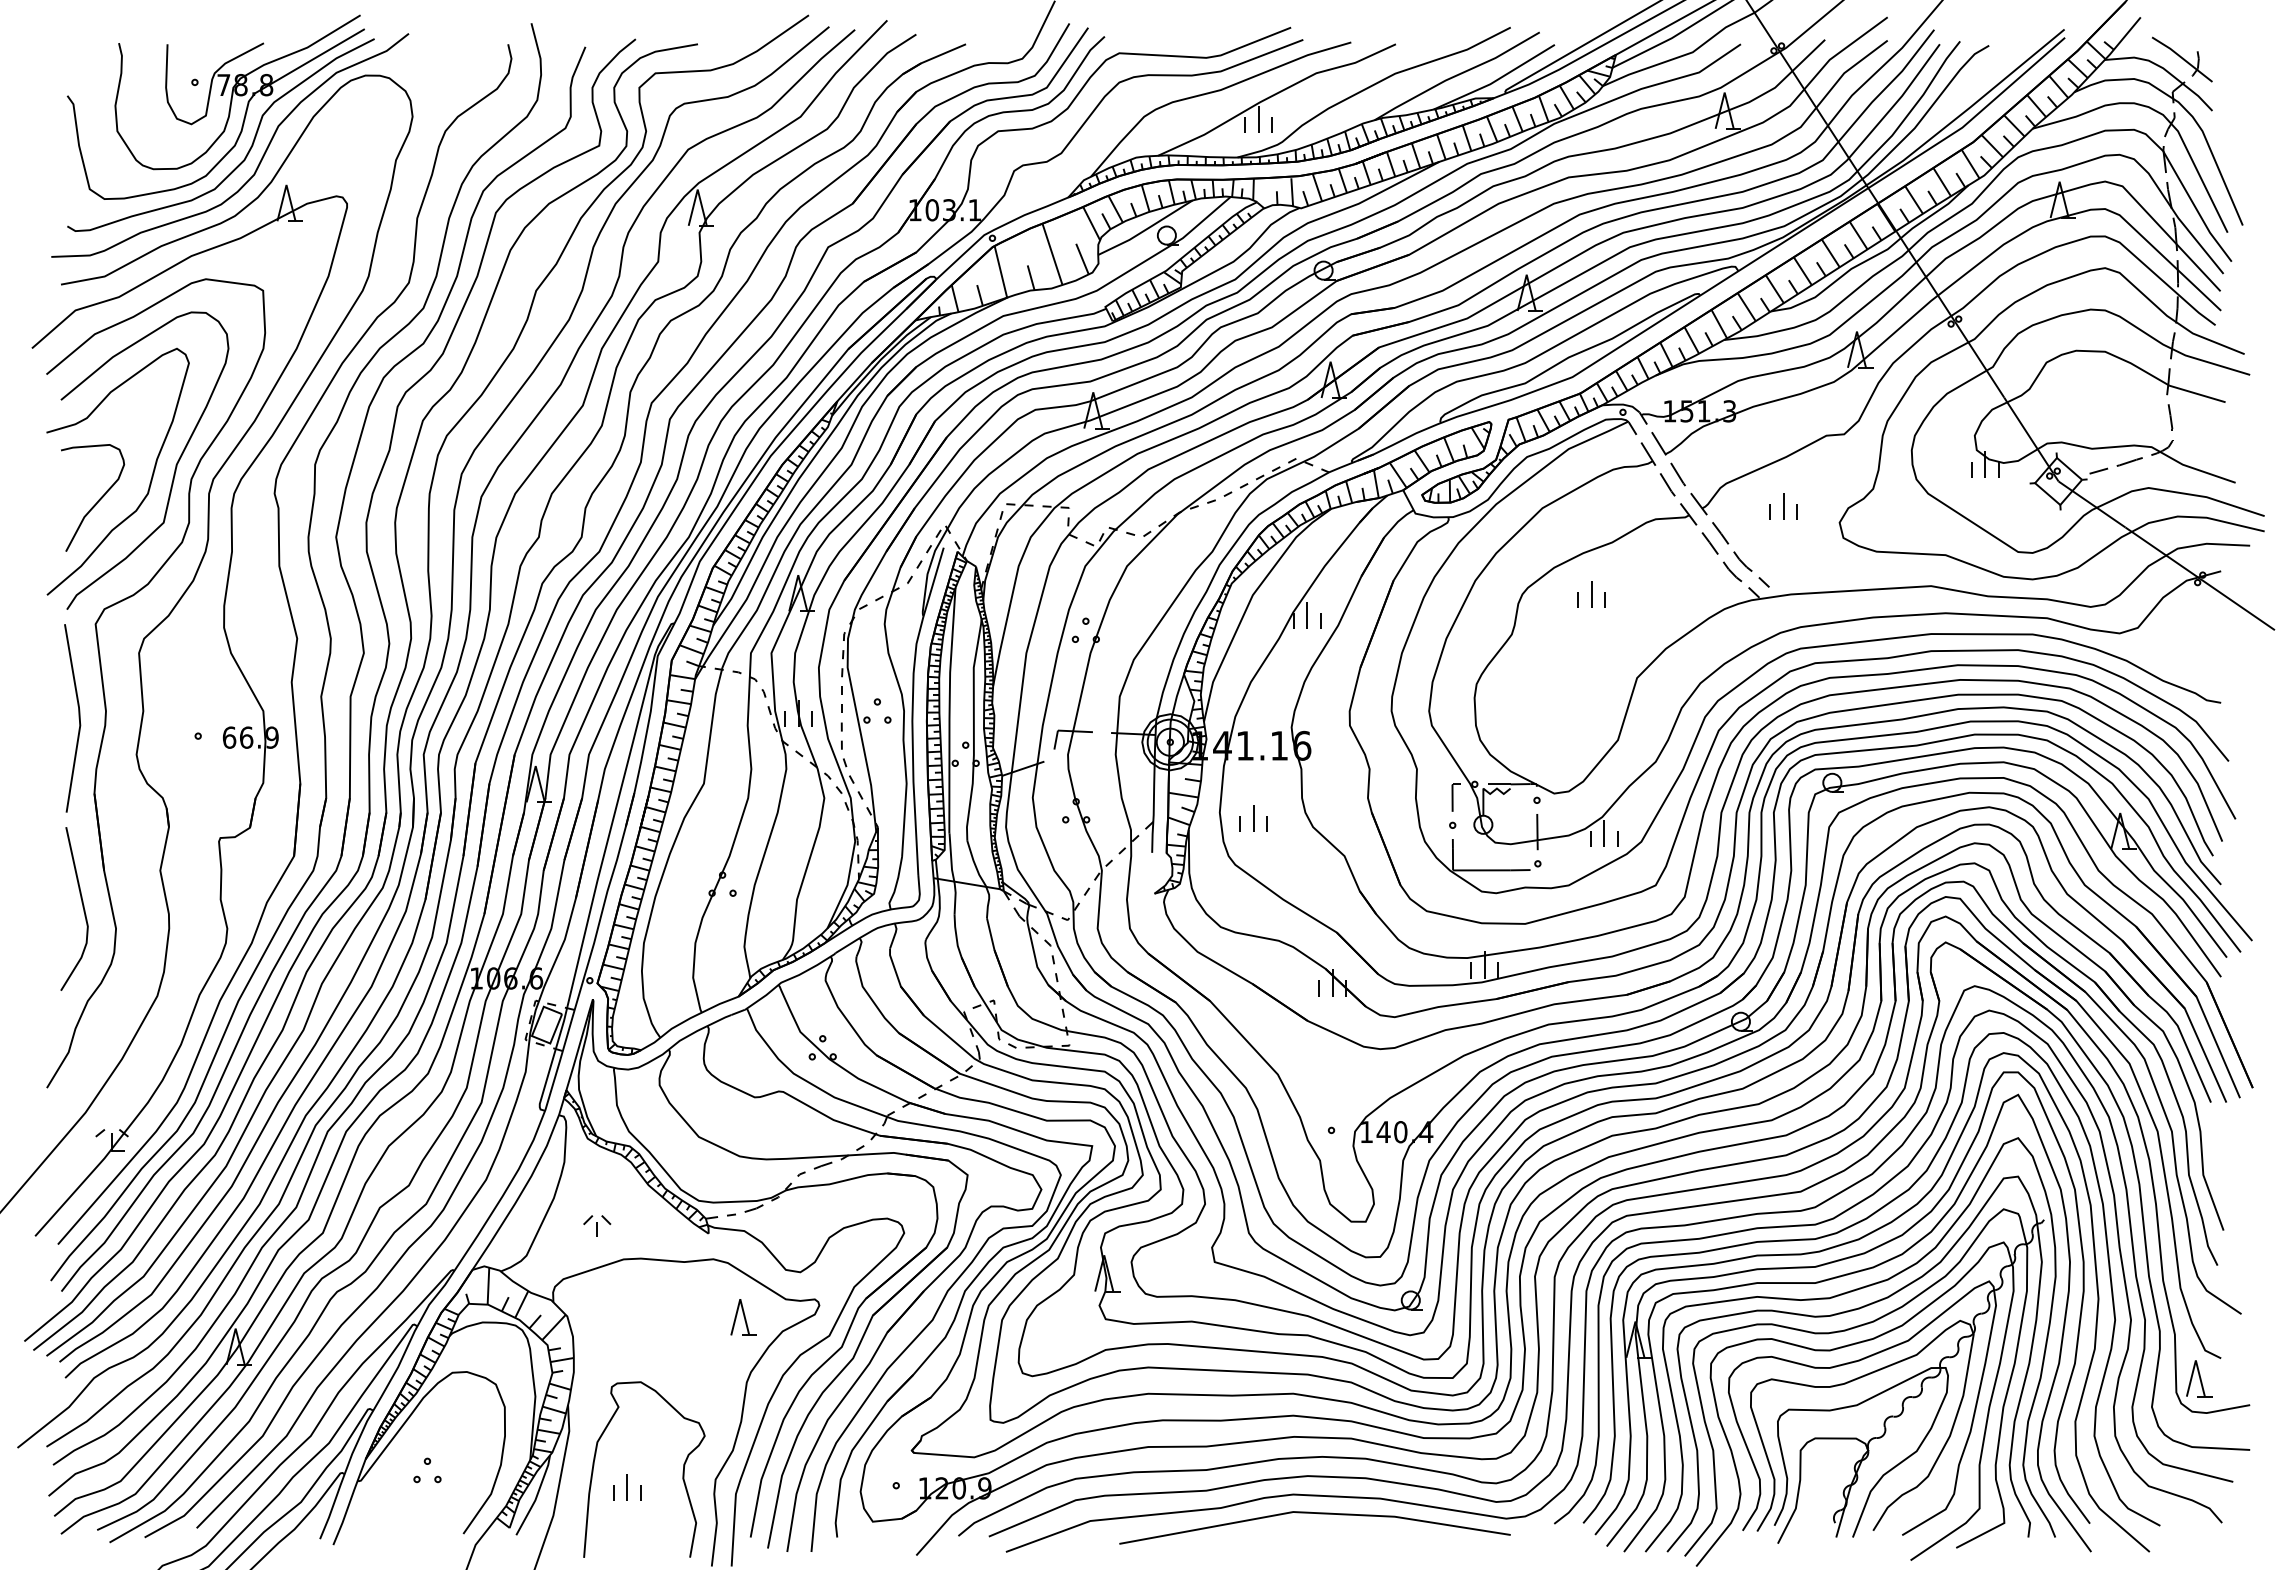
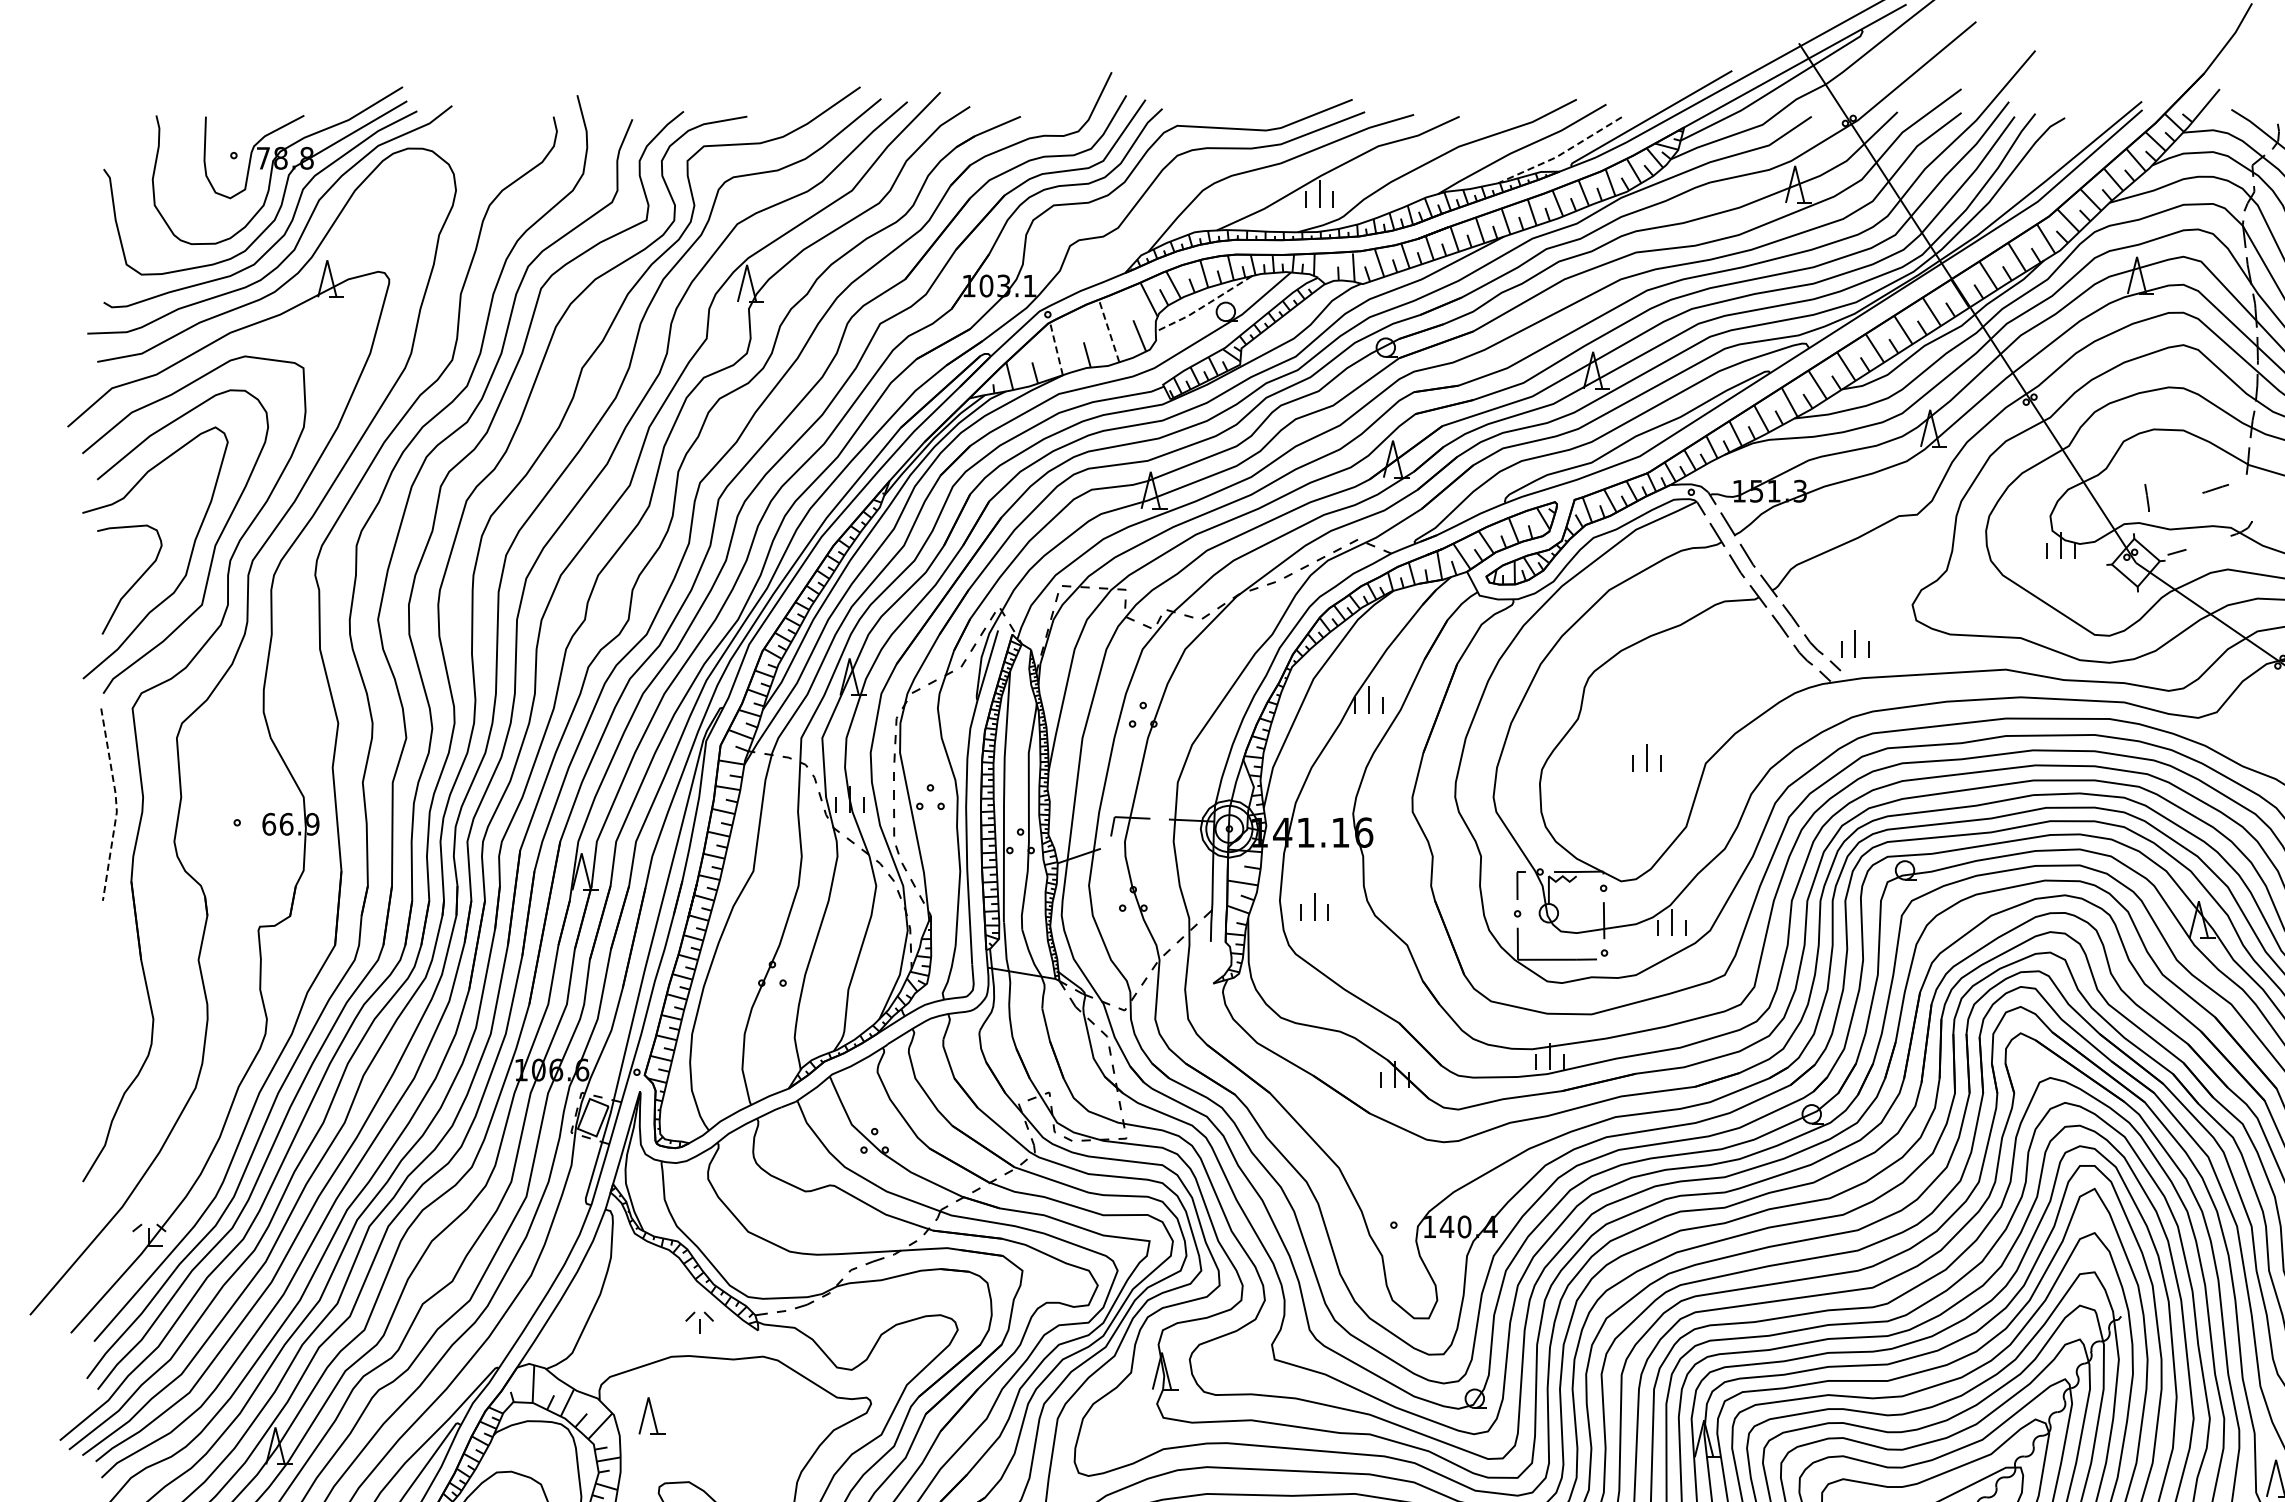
line: (1495, 81) -> (1561, 154), solid -> dashed
line: (1146, 229) -> (1205, 305), solid -> dashed
line: (1052, 253) -> (1109, 330), solid -> dashed
line: (1000, 271) -> (1056, 348), solid -> dashed
line: (2170, 417) -> (2147, 497), moved
line: (2129, 461) -> (2215, 488), moved
part: (1783, 506) -> (1855, 644), moved
part: (1591, 594) -> (1646, 757), moved
line: (79, 719) -> (116, 805), solid -> dashed
line: (82, 907) -> (119, 997), removed
part: (597, 1225) -> (699, 1322), moved
part: (743, 1317) -> (651, 1416), moved

